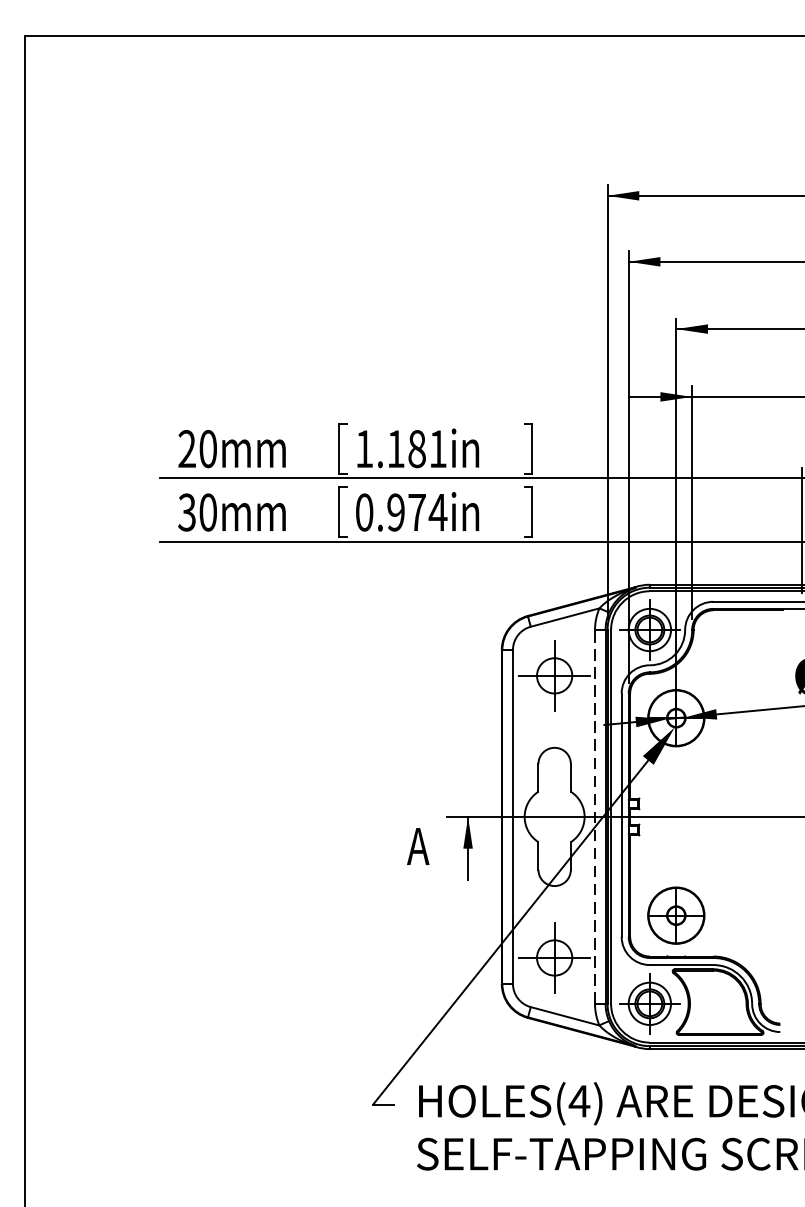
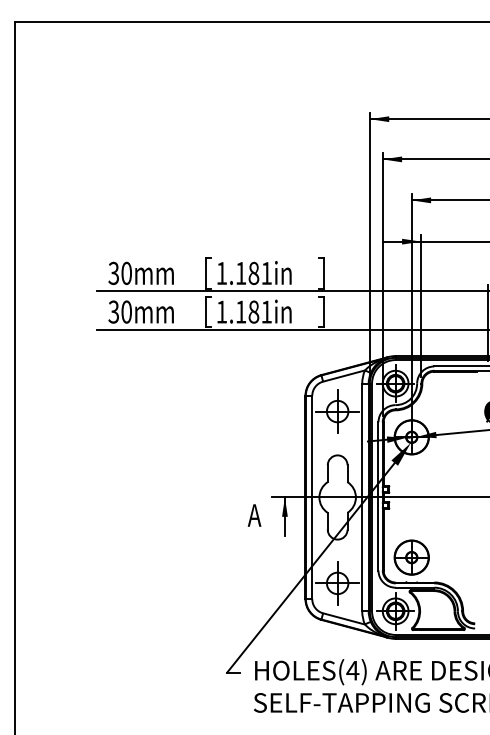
text: (186, 449) -> (113, 273), 20mm -> 30mm
text: (401, 511) -> (244, 311), 0.974in -> 1.181in
line: (595, 816) -> (362, 497), dashed -> solid

